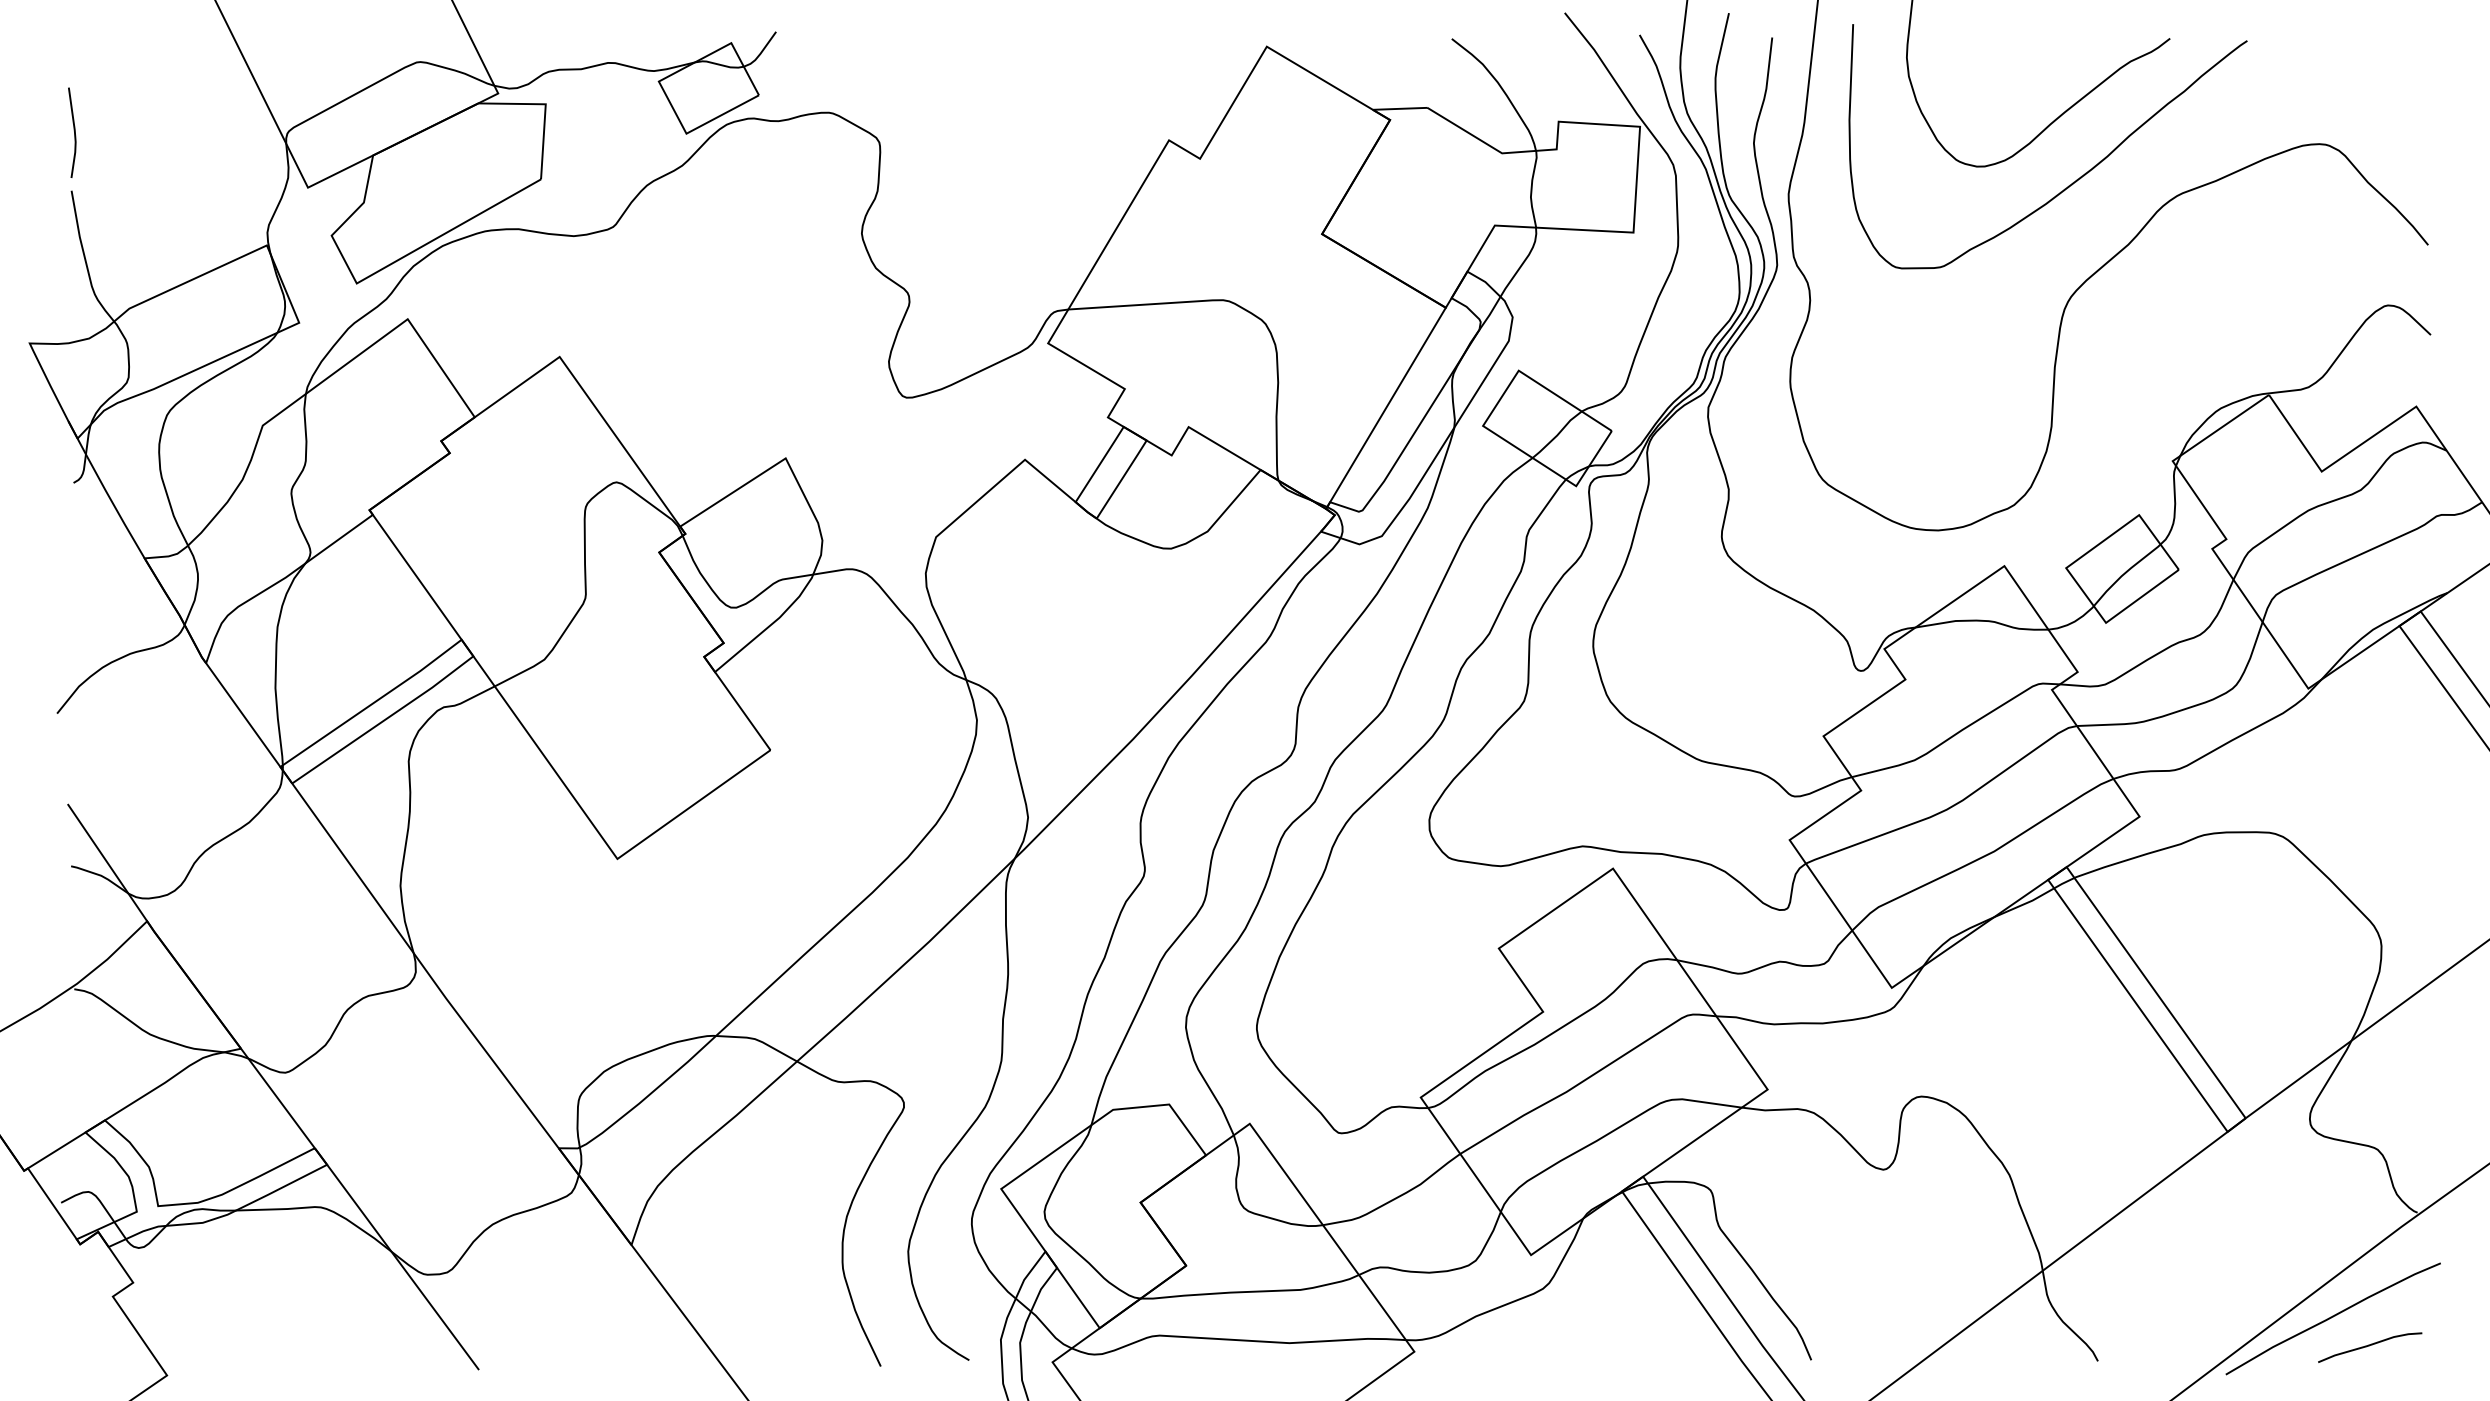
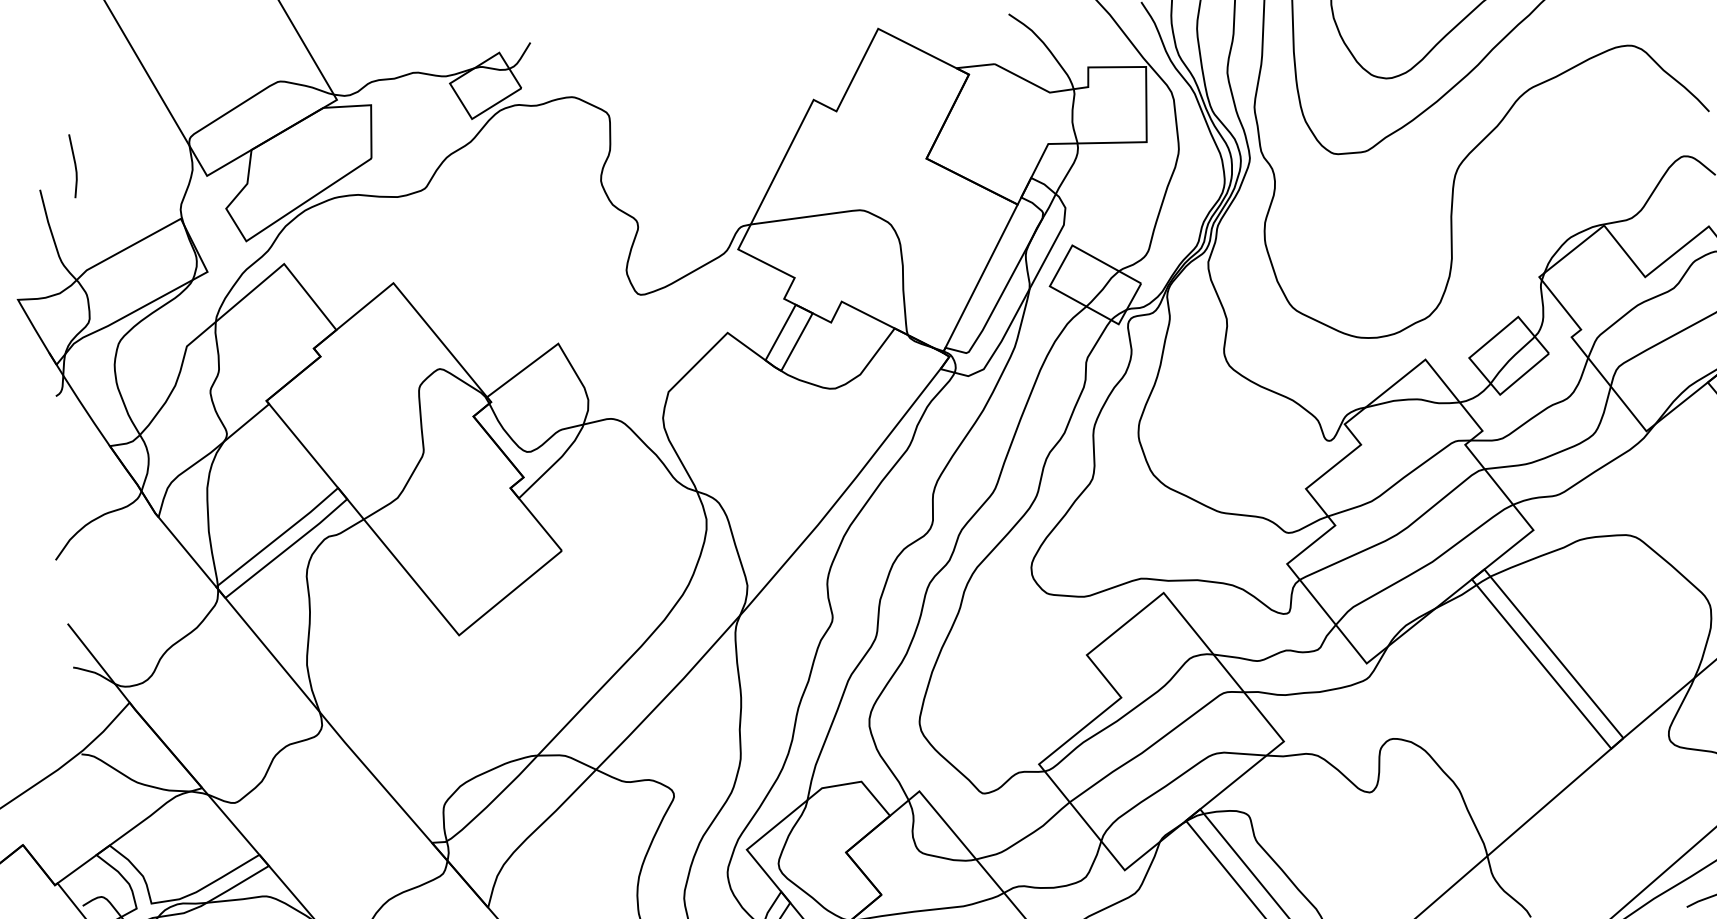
line: (74, 132) -> (75, 165), moved

